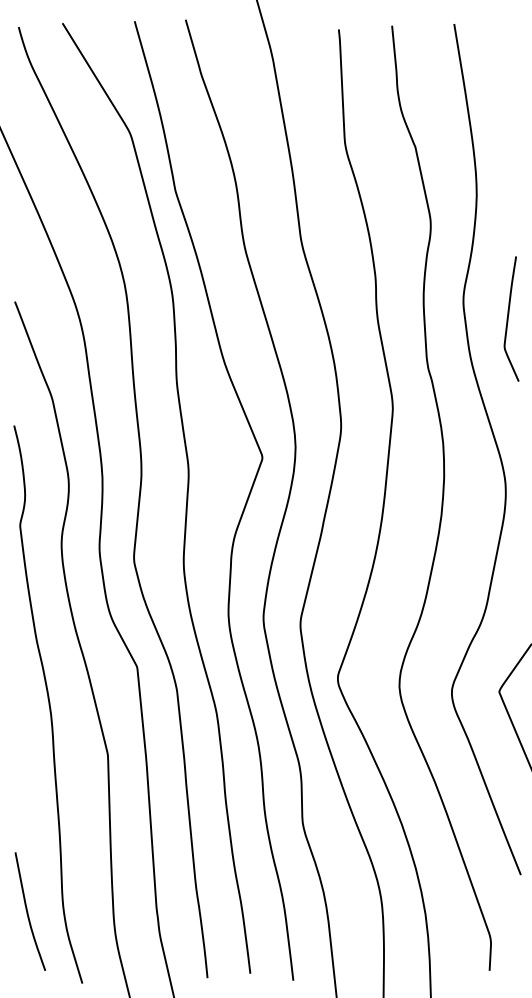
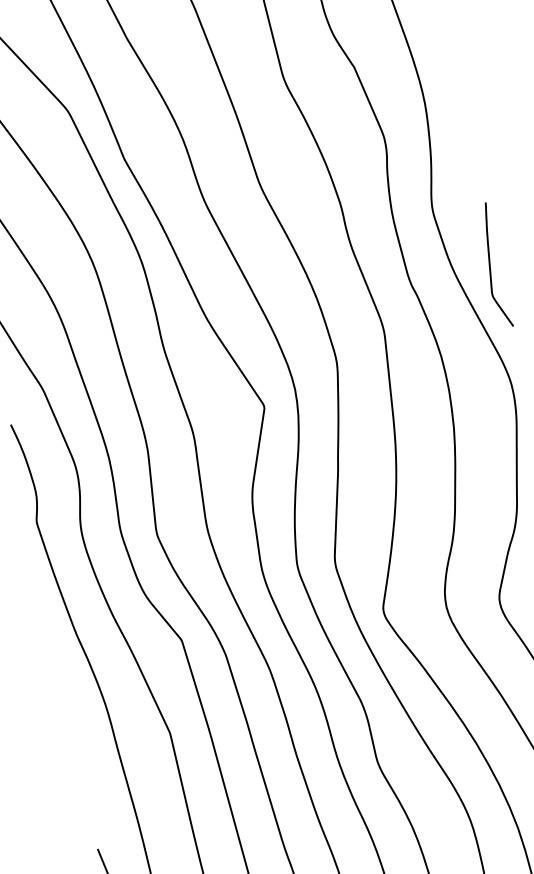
curve: (508, 318) -> (490, 265), moved

